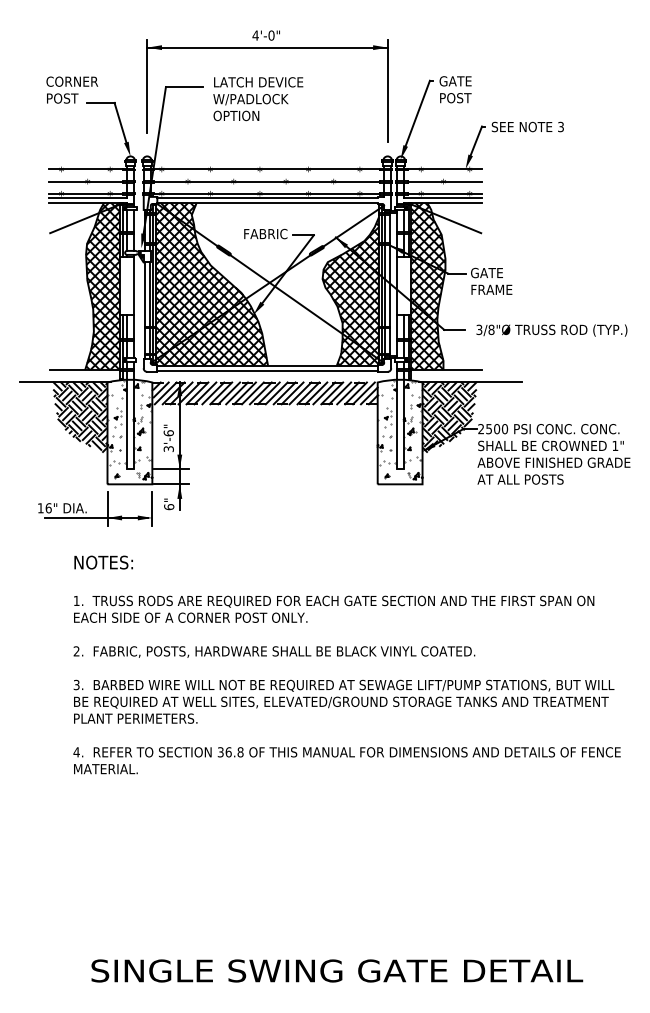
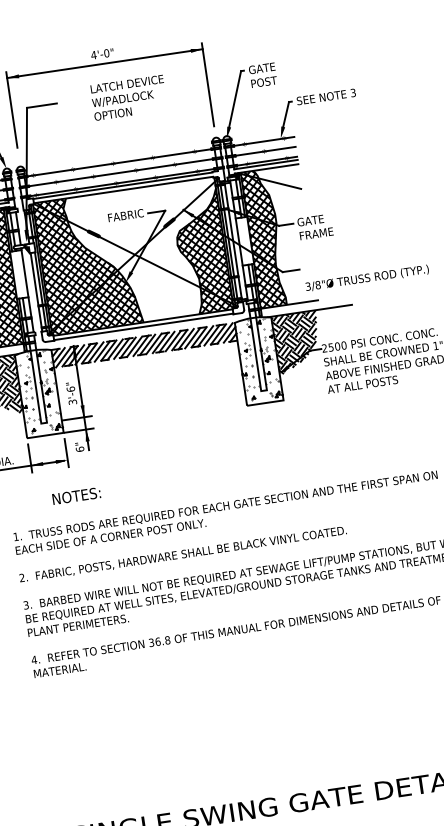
text: (258, 99) -> (129, 98), moved
text: (551, 330) -> (367, 278), moved
text: (103, 562) -> (76, 495), moved

